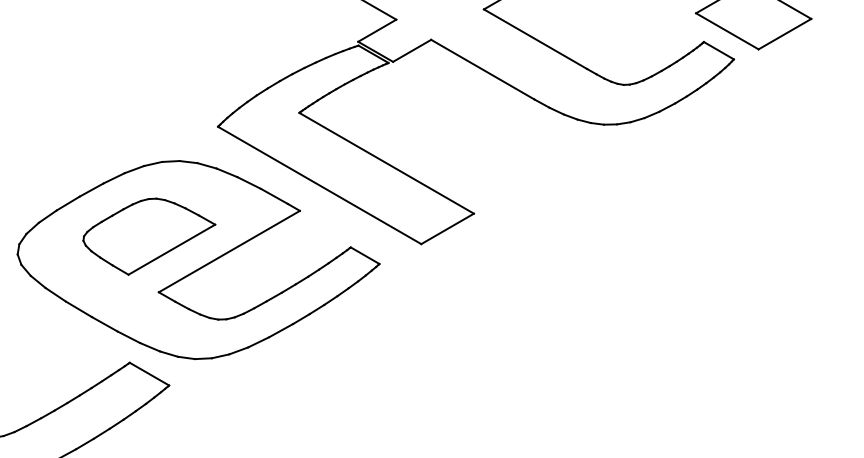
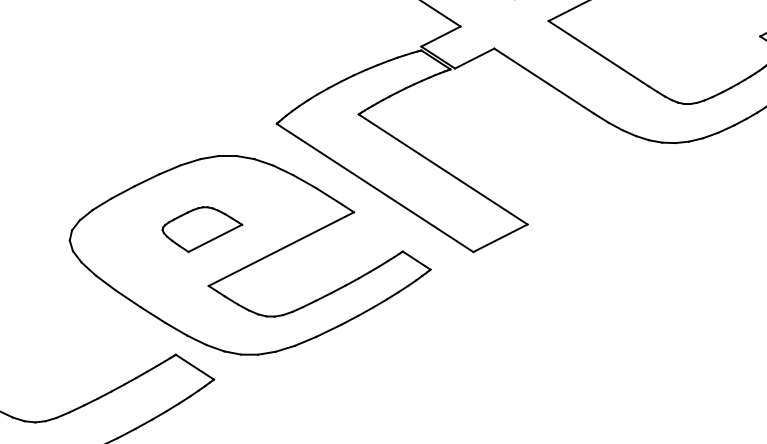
part: (149, 236) -> (202, 229), size x0.6

